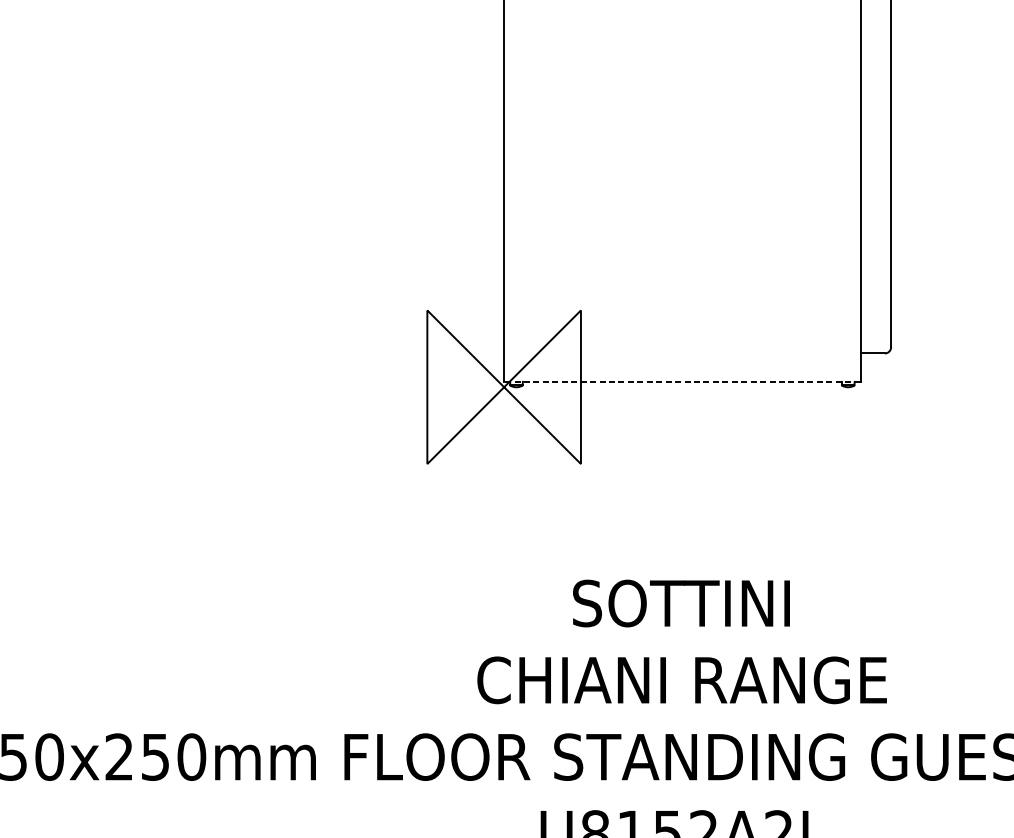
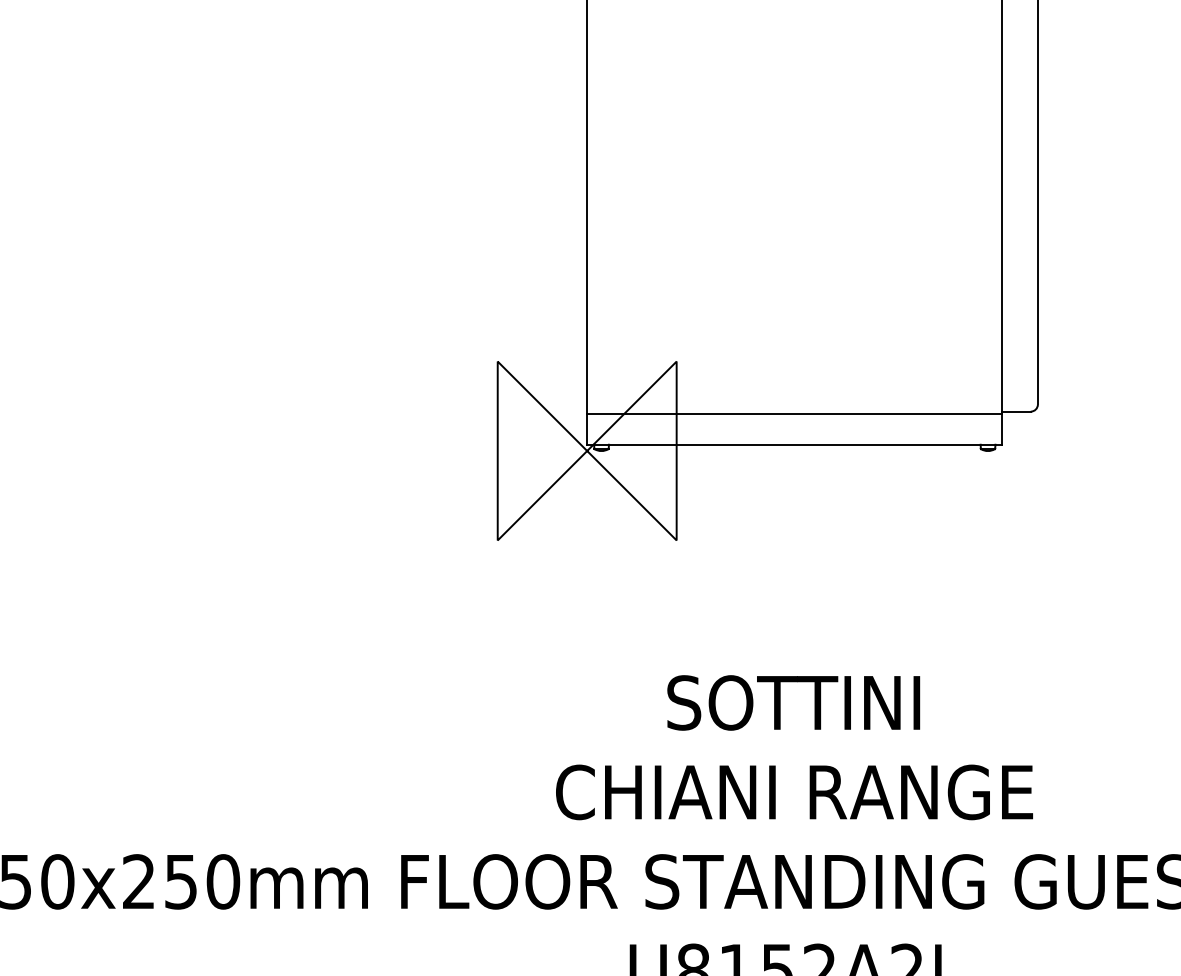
line: (682, 355) -> (794, 414), added
line: (682, 381) -> (794, 444), dashed -> solid

